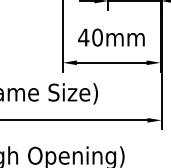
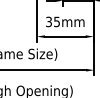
text: (89, 36) -> (52, 21), 40mm -> 35mm

